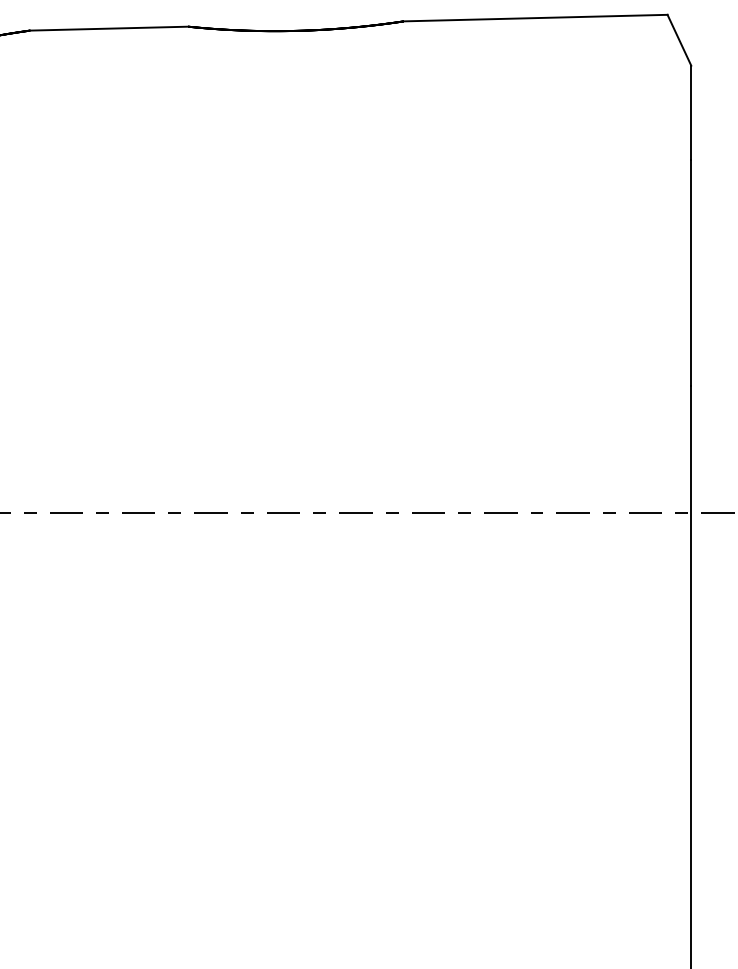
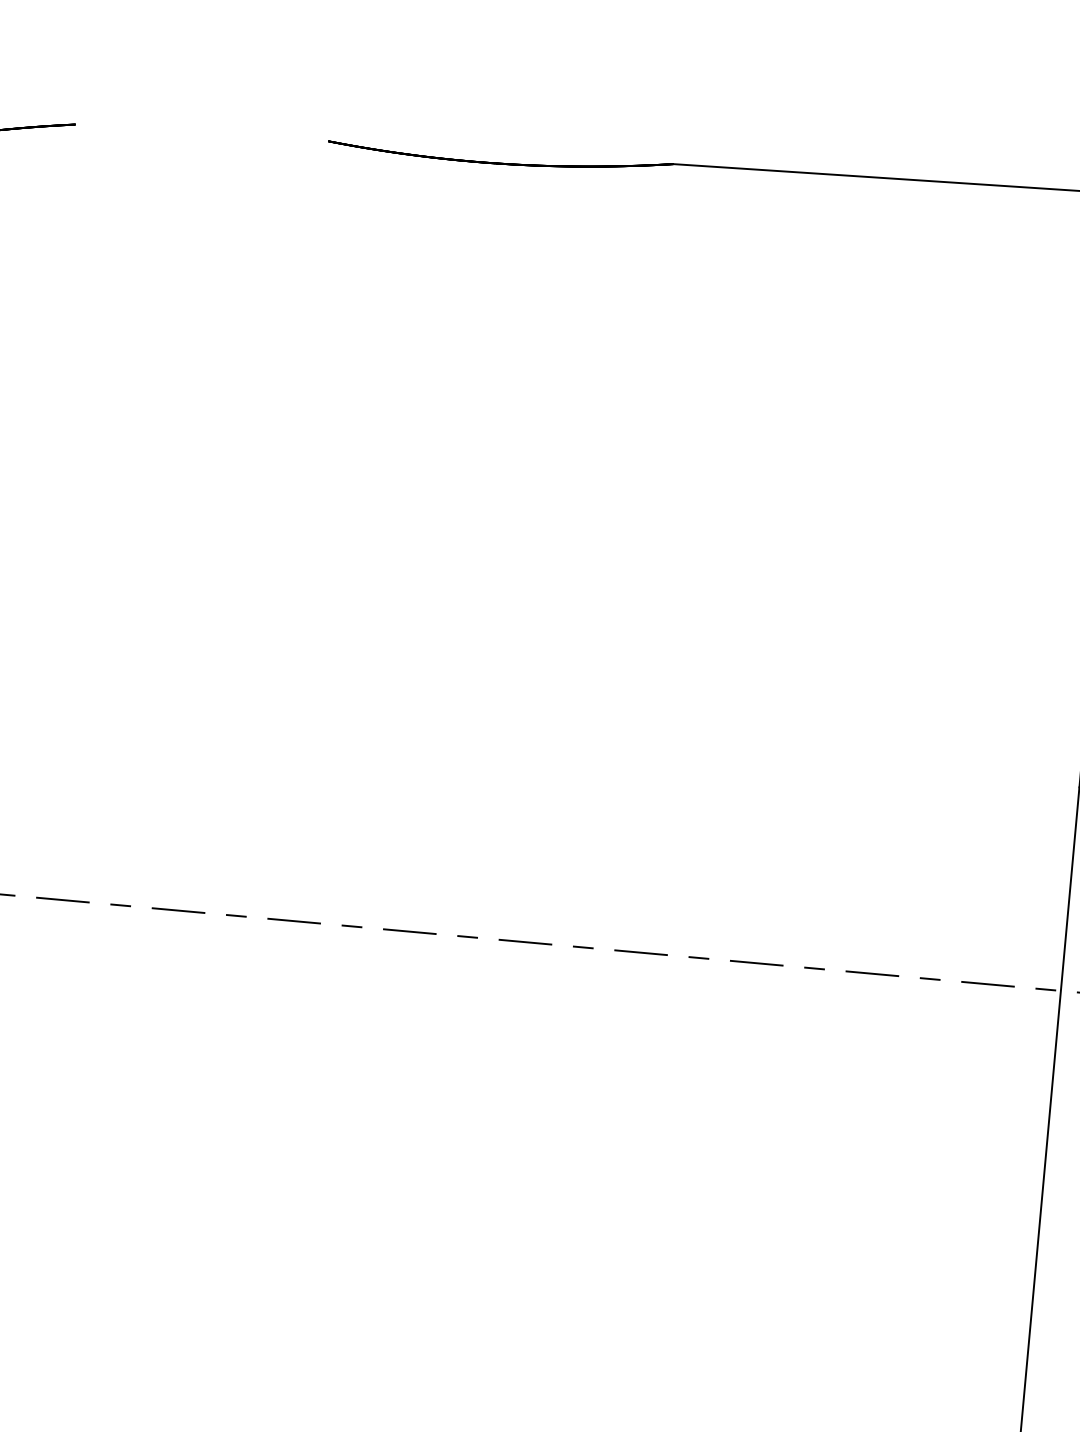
line: (109, 28) -> (202, 132), removed

